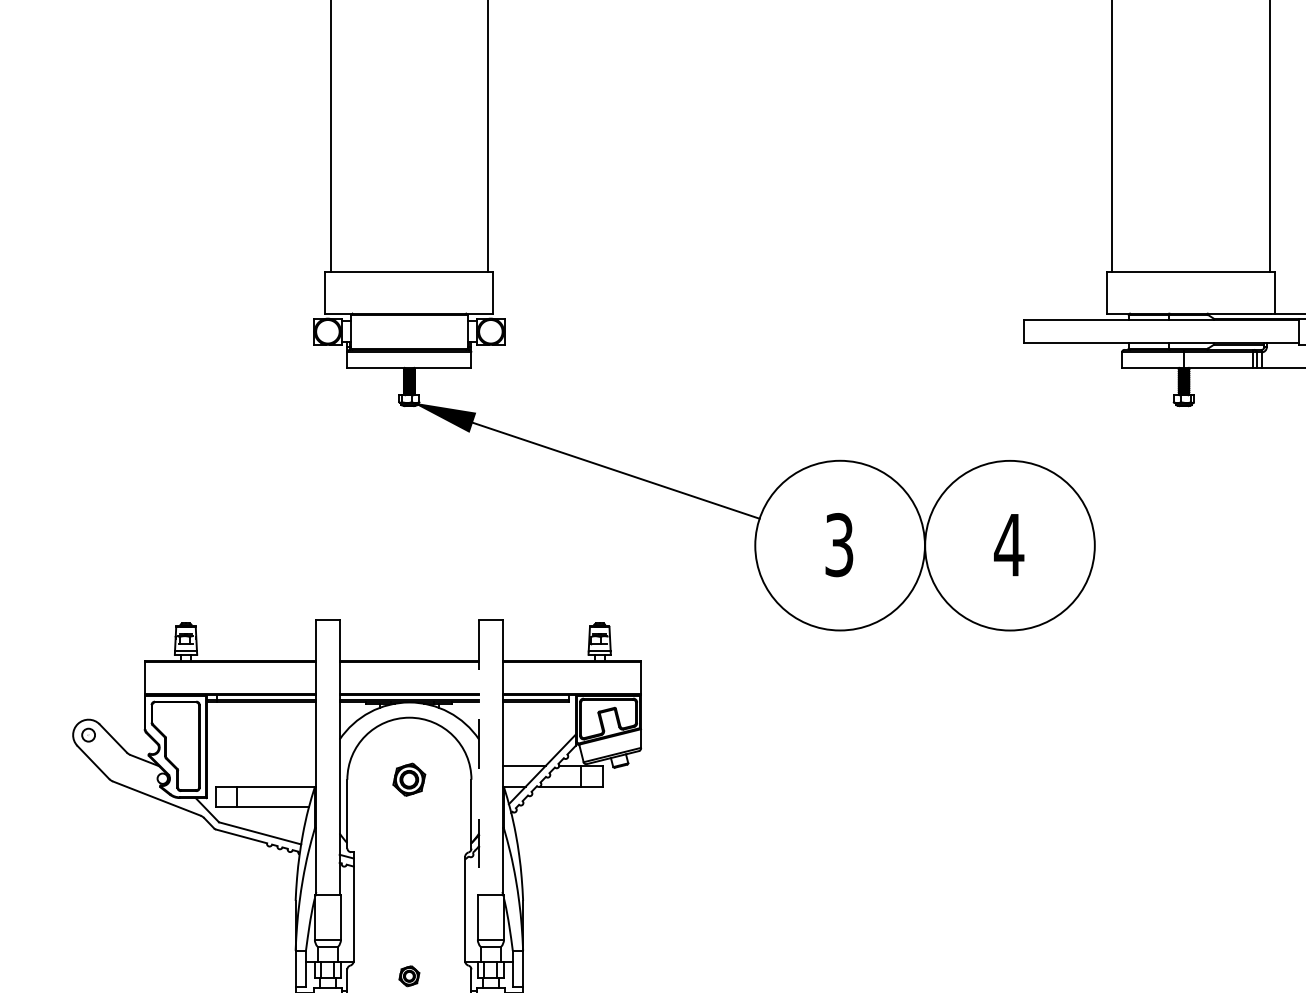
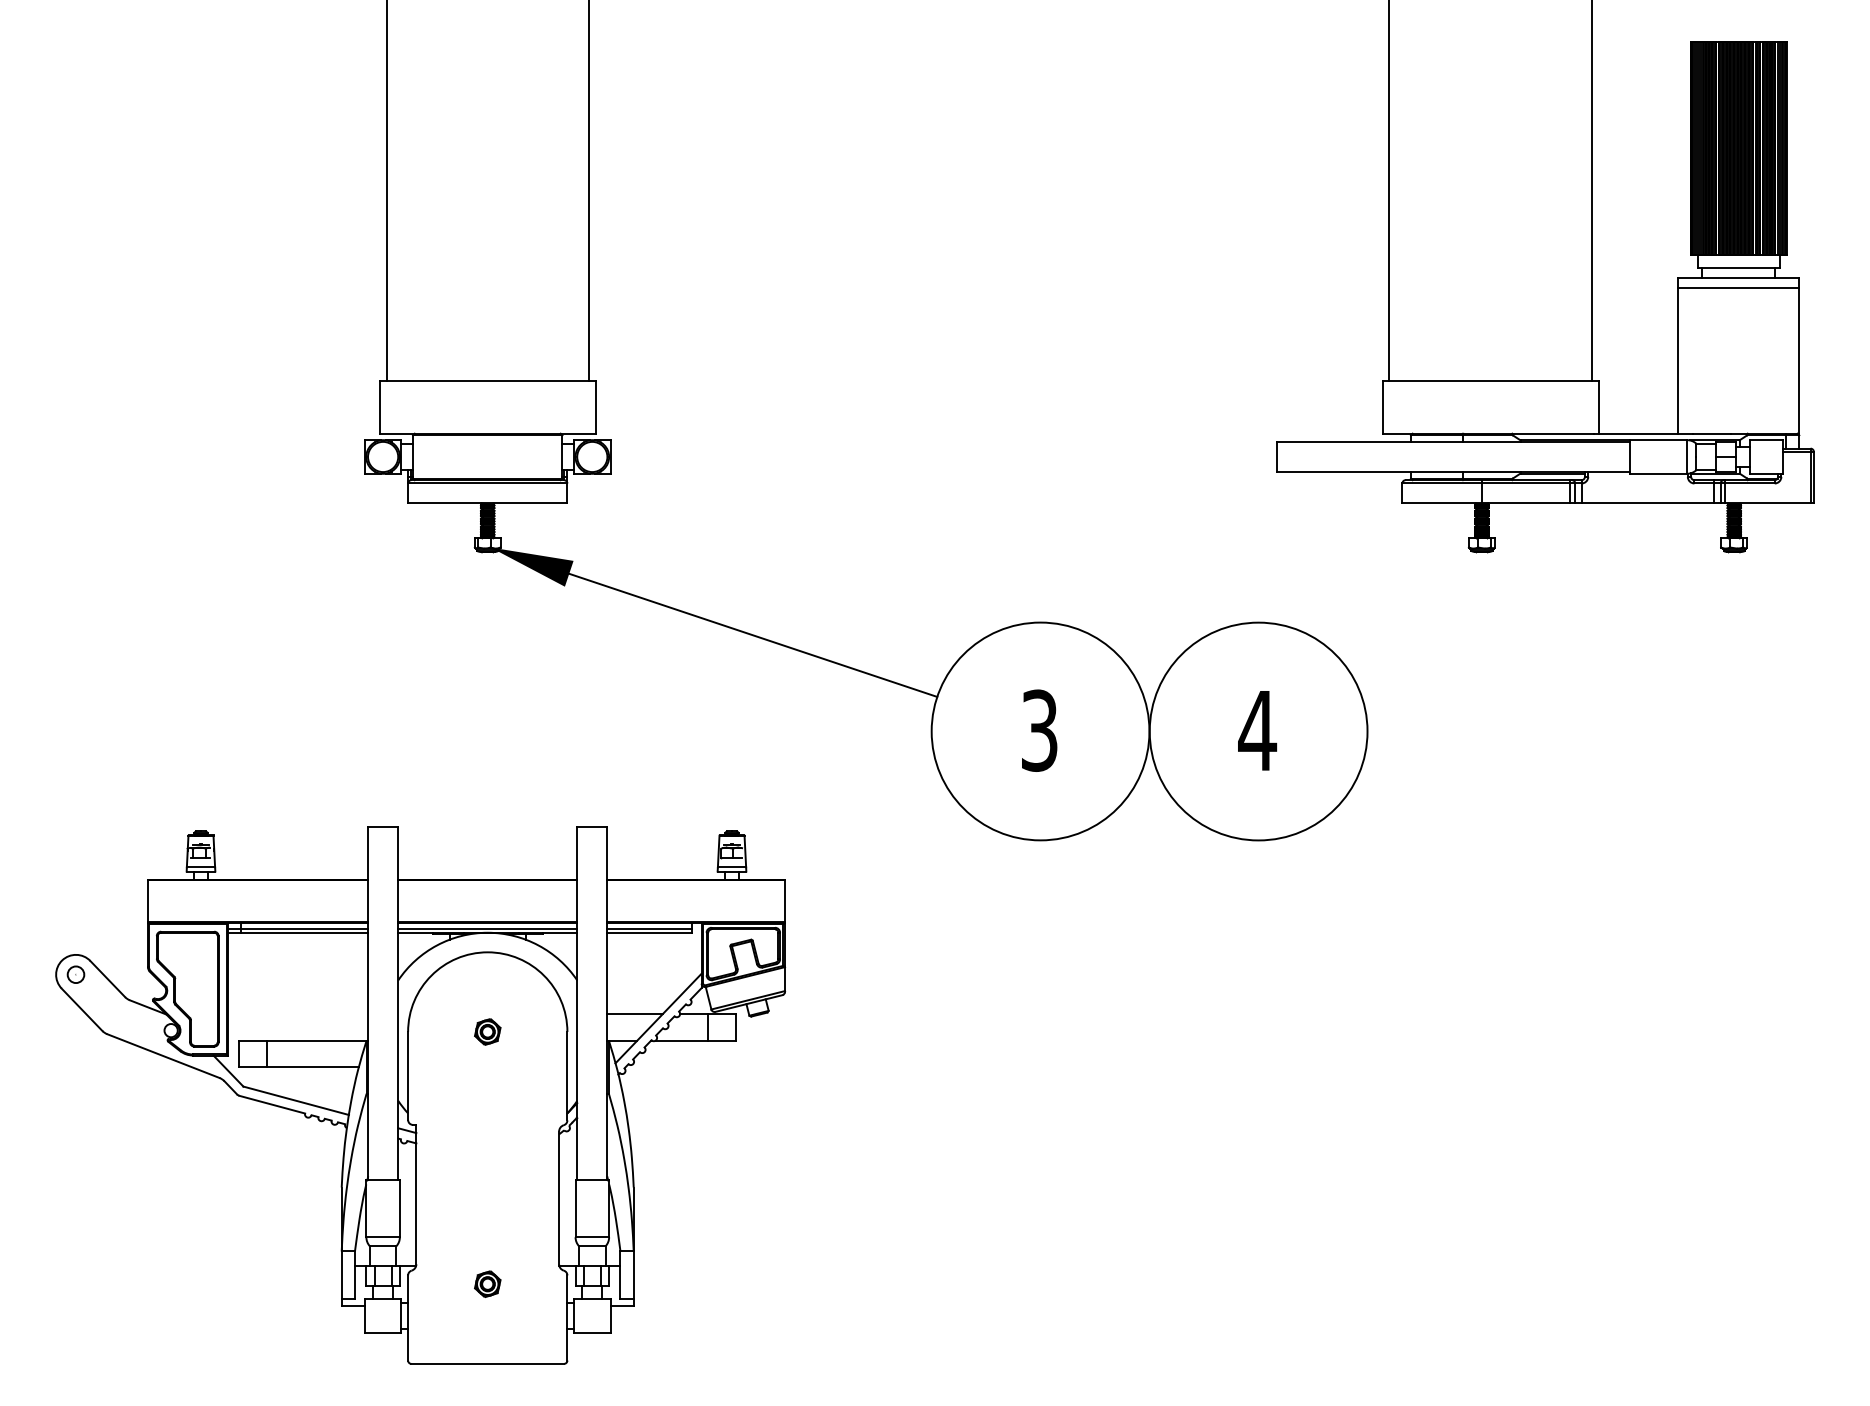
line: (479, 757) -> (577, 1003), dashed -> solid
part: (409, 779) -> (487, 1031), size x0.62

